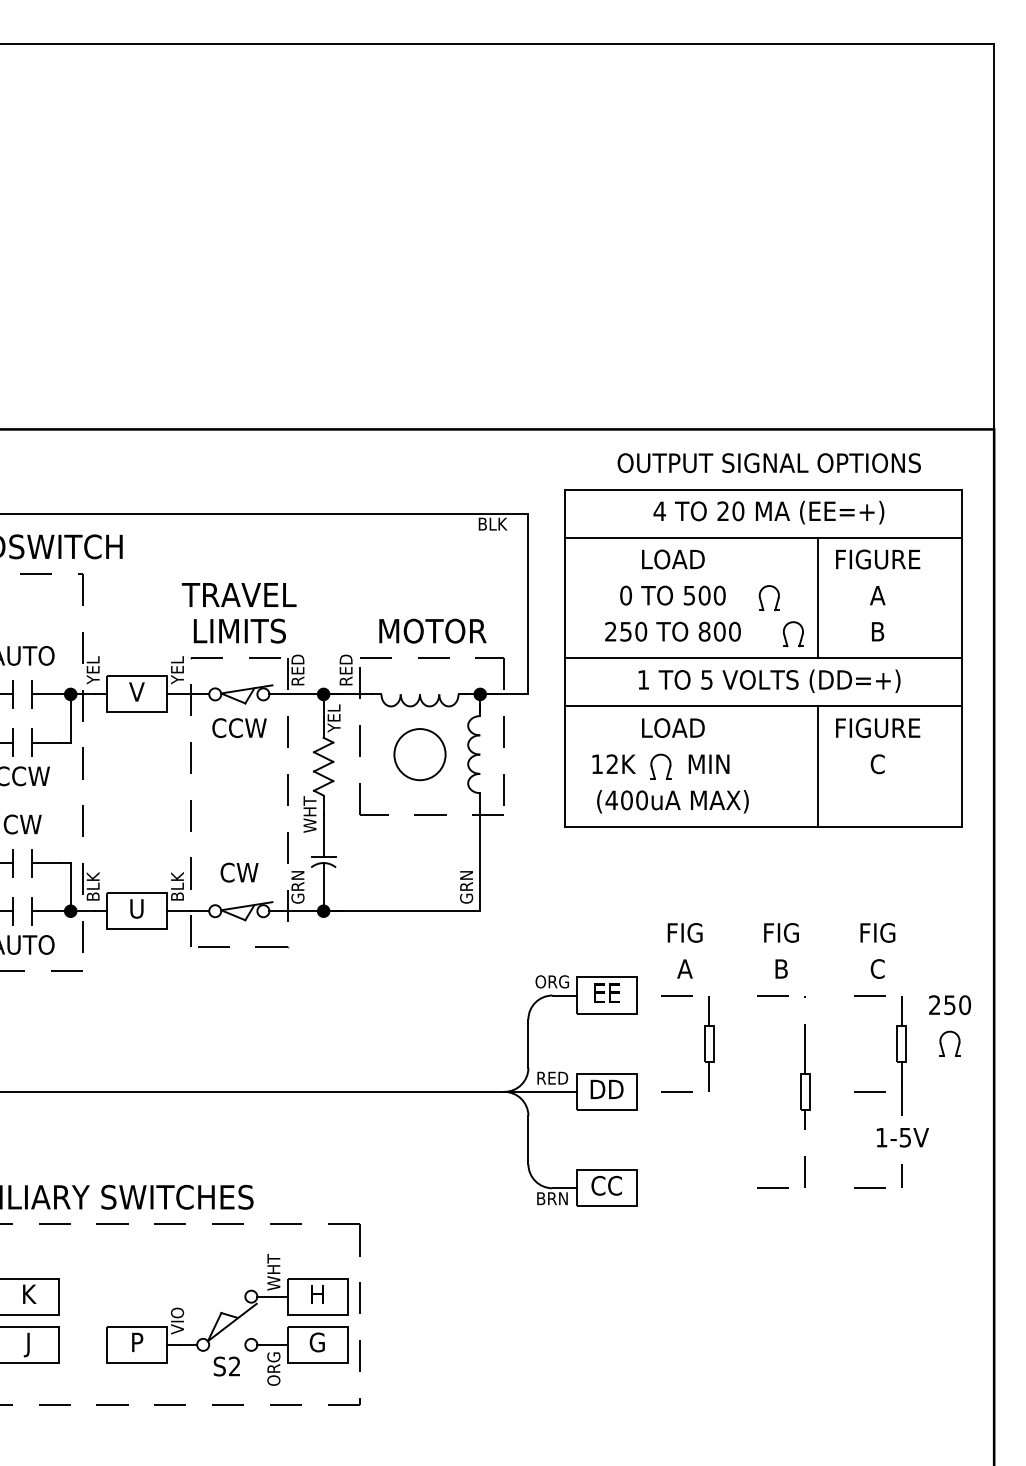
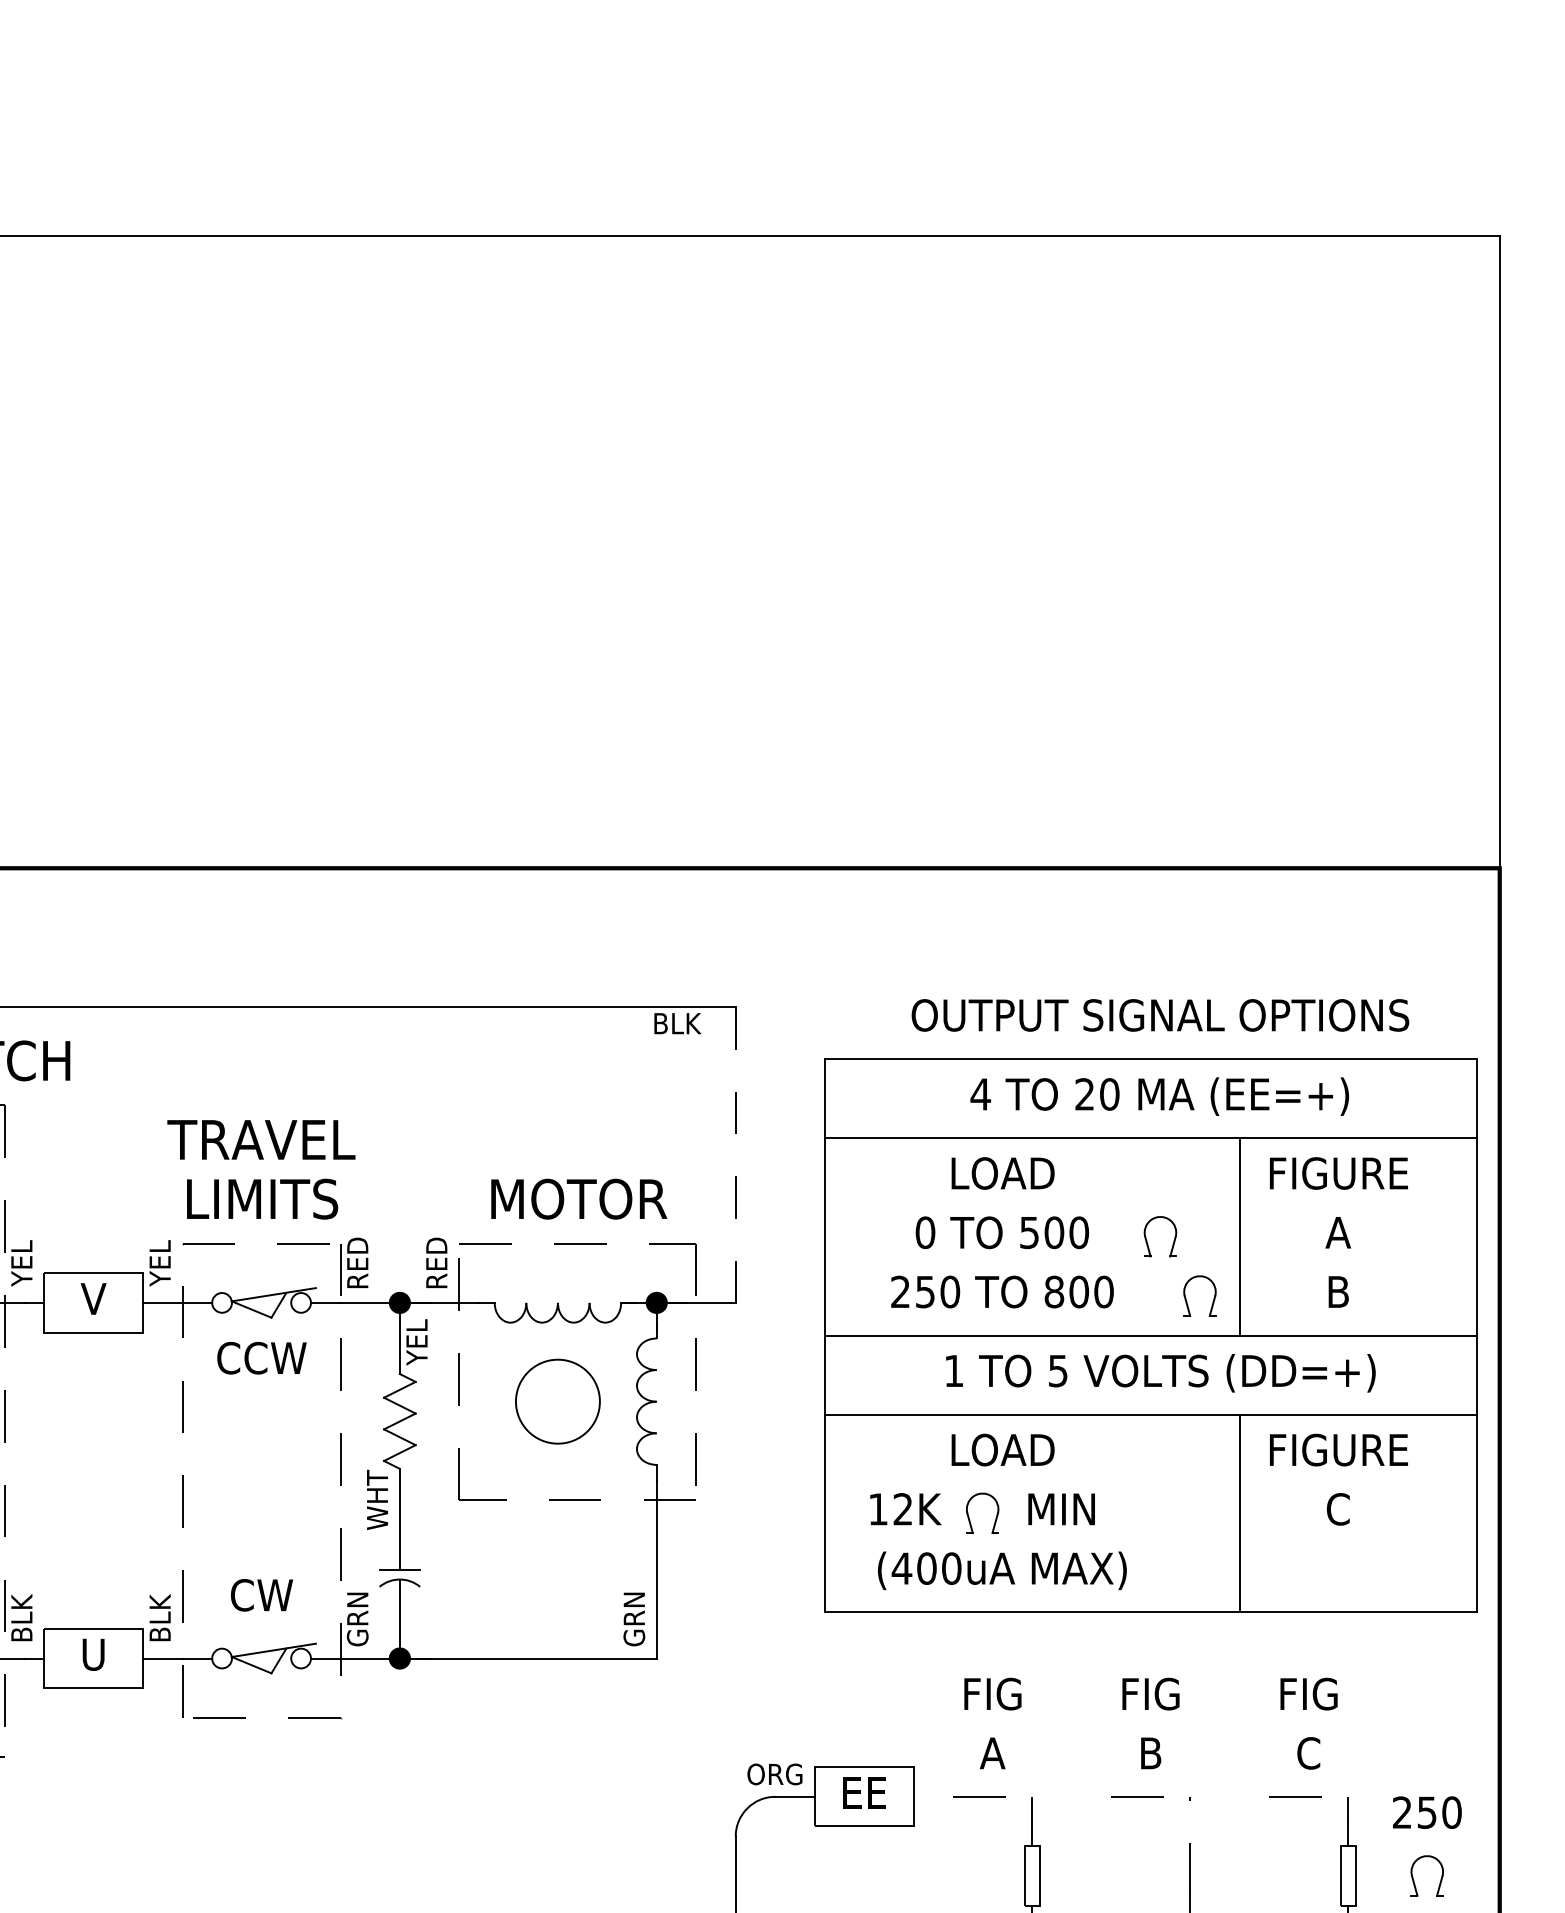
line: (528, 603) -> (735, 1153), solid -> dashed
part: (763, 640) -> (1150, 1306), moved

